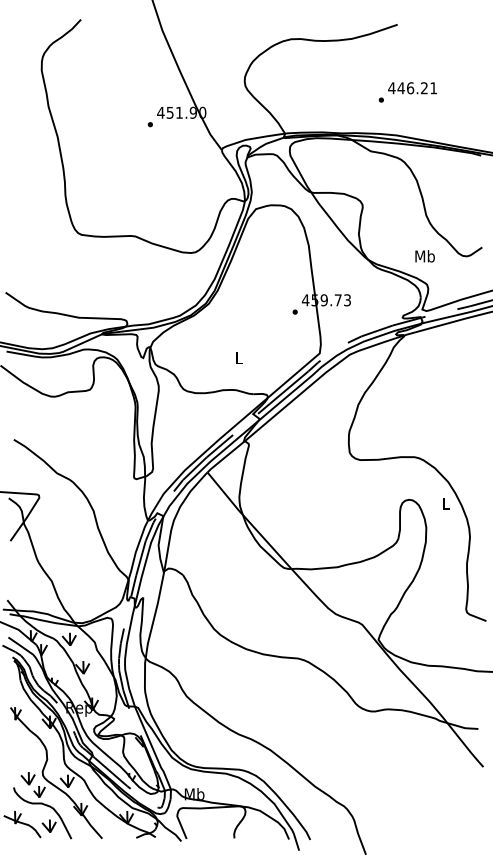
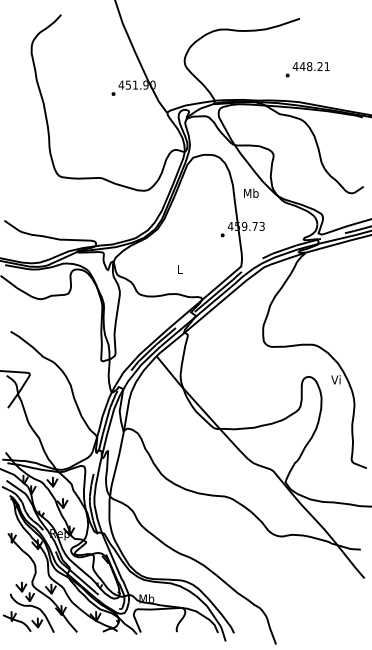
text: (410, 88) -> (309, 66), 446.21 -> 448.21
text: (424, 256) -> (250, 193), moved
text: (445, 503) -> (336, 379), L -> Vi

